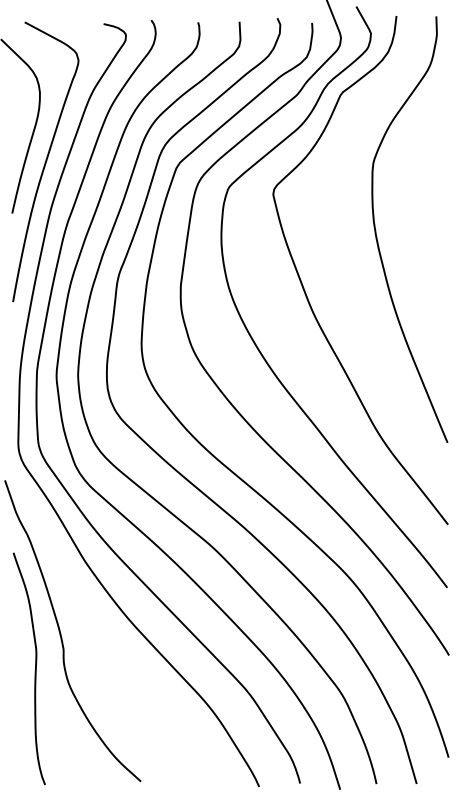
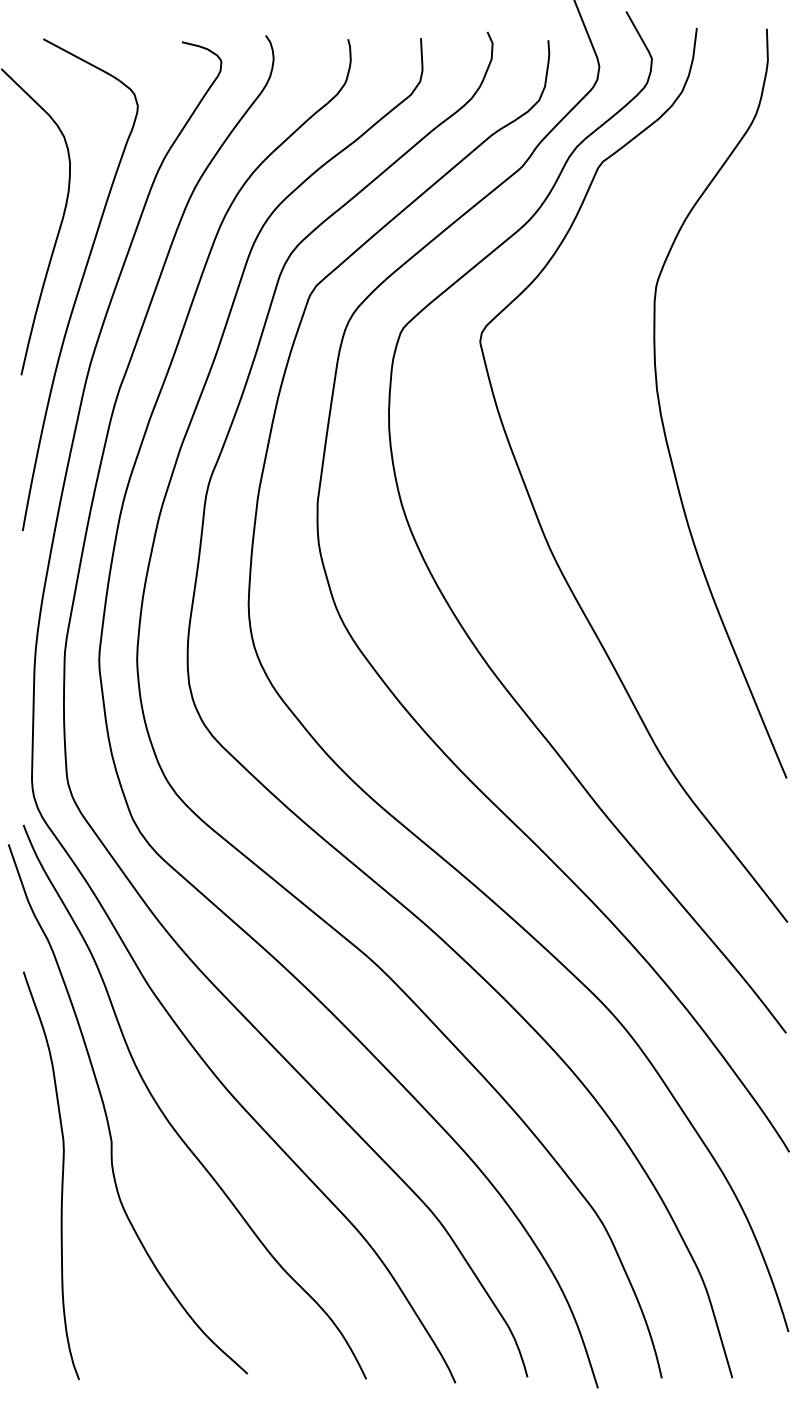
curve: (95, 635) -> (167, 1117), added

